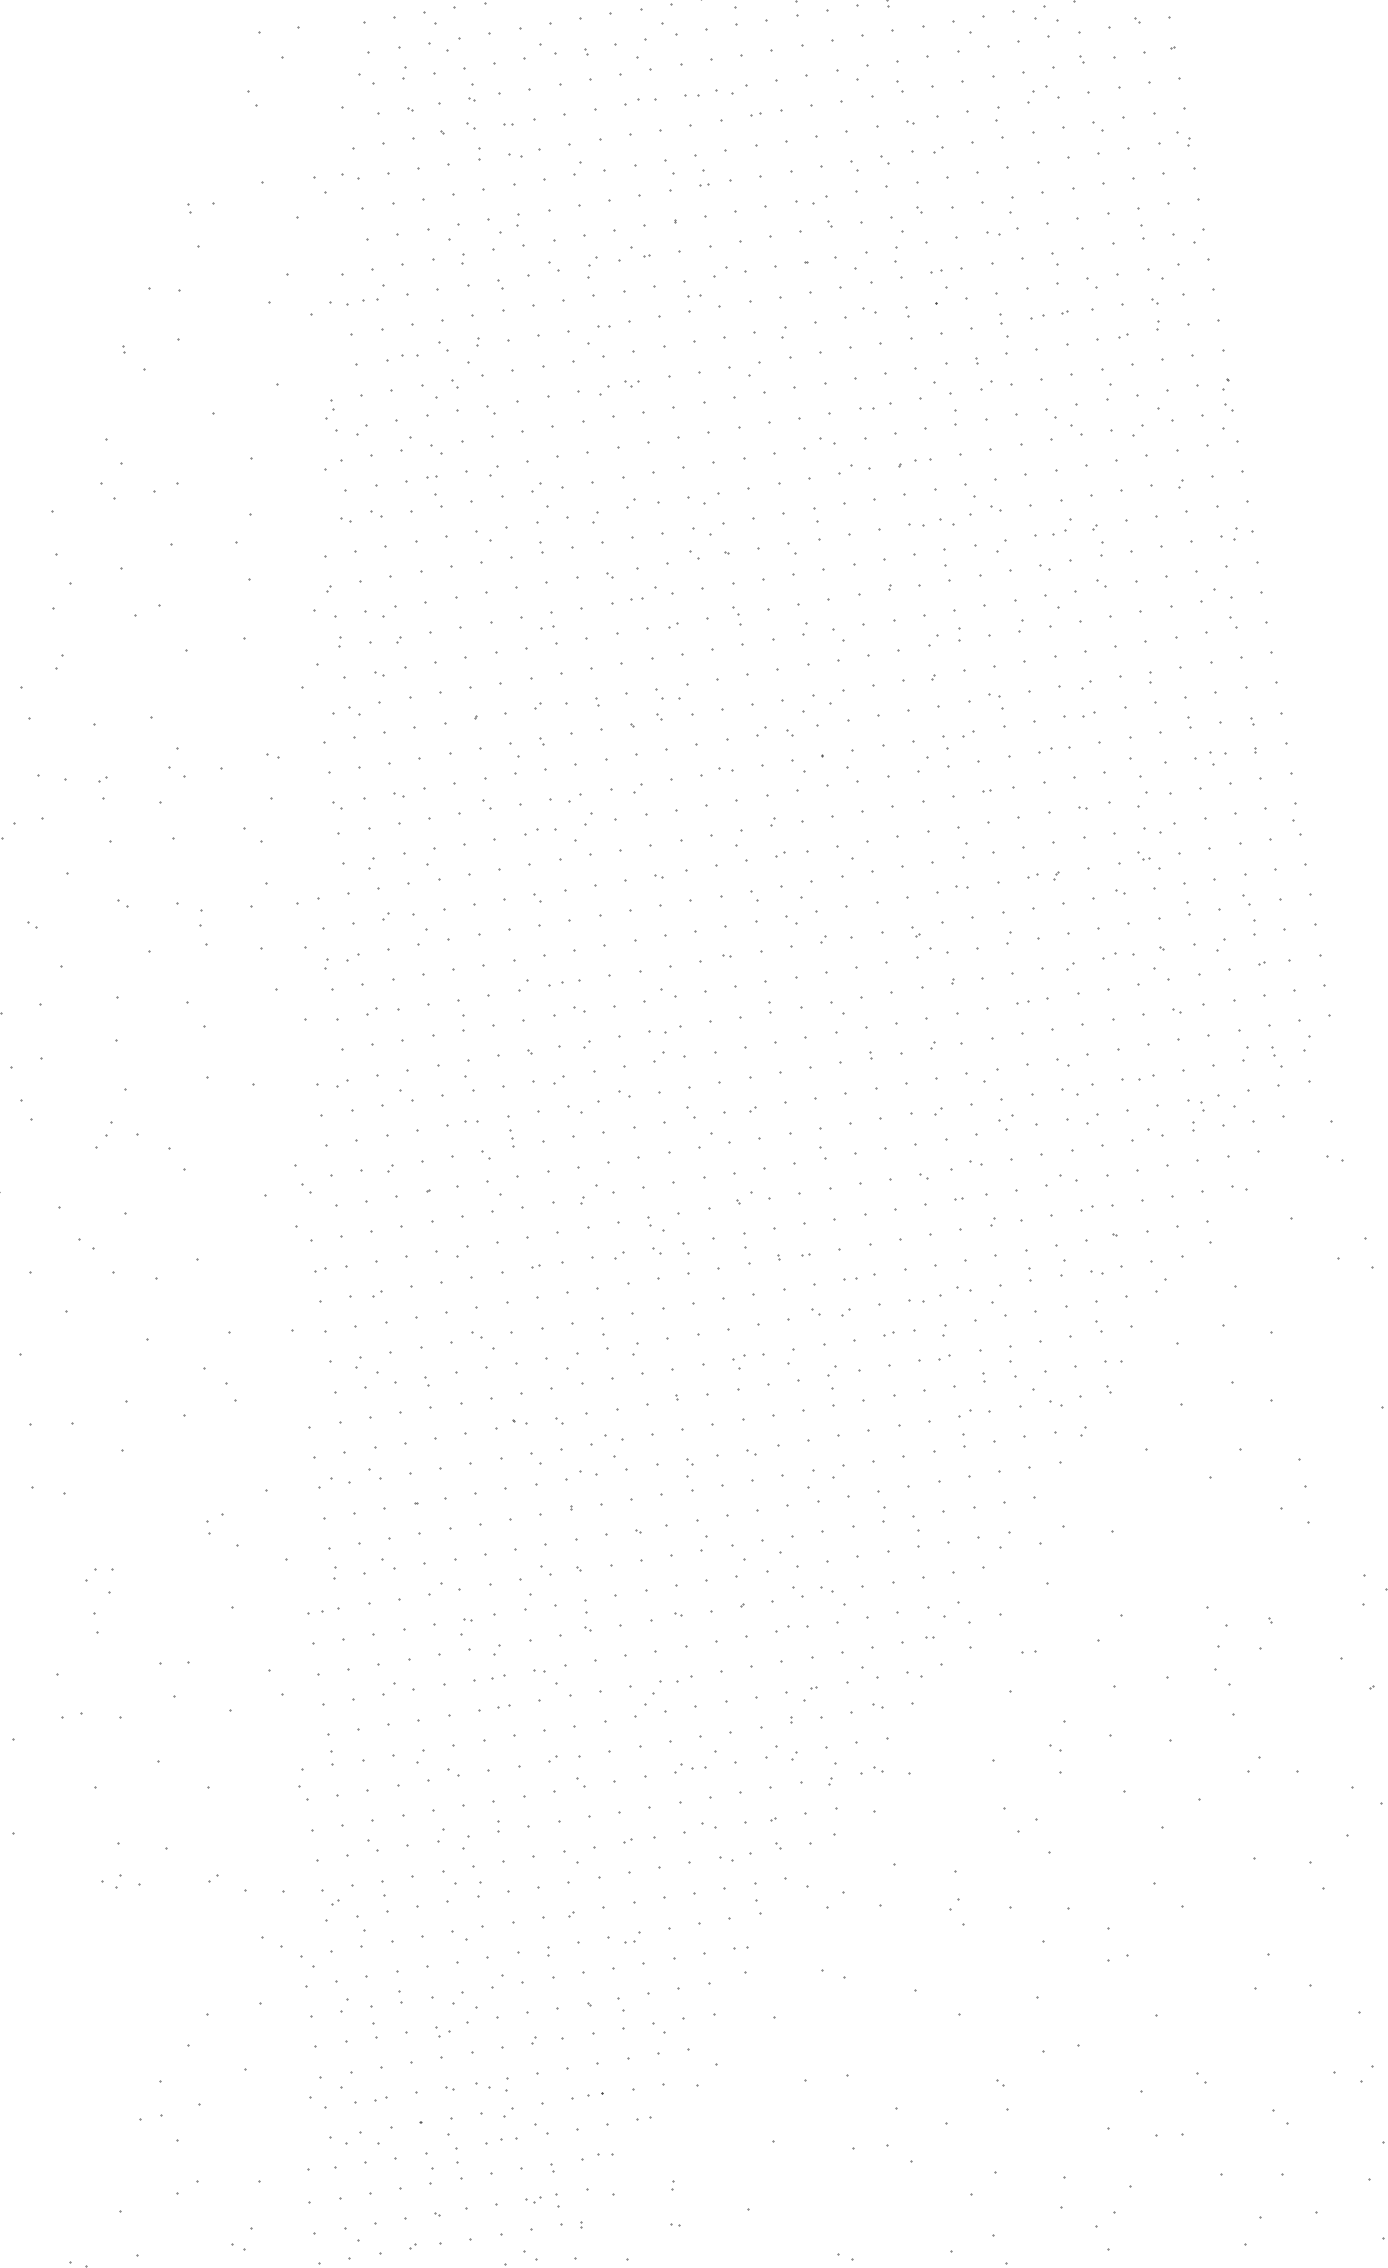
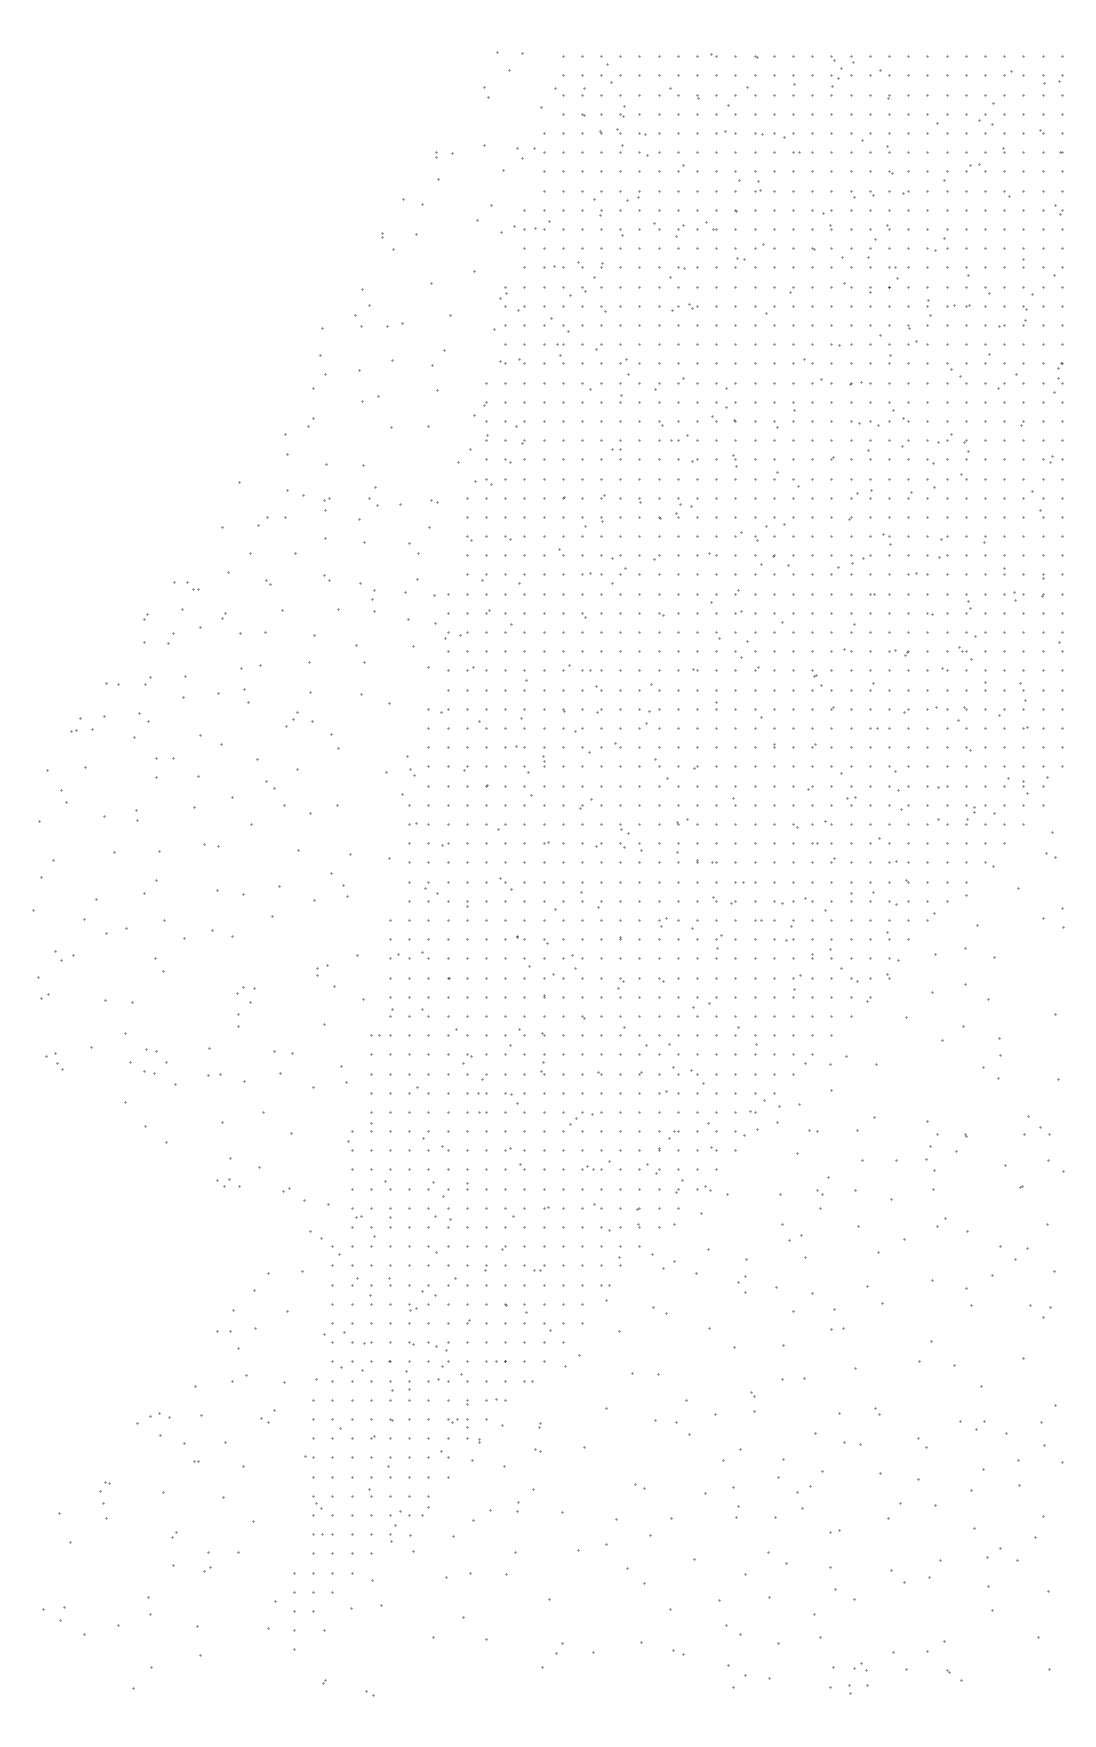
part: (1141, 781) -> (968, 603), size x0.62

